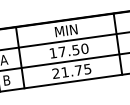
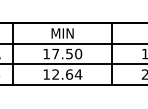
text: (71, 71) -> (62, 74), 21.75 -> 12.64

